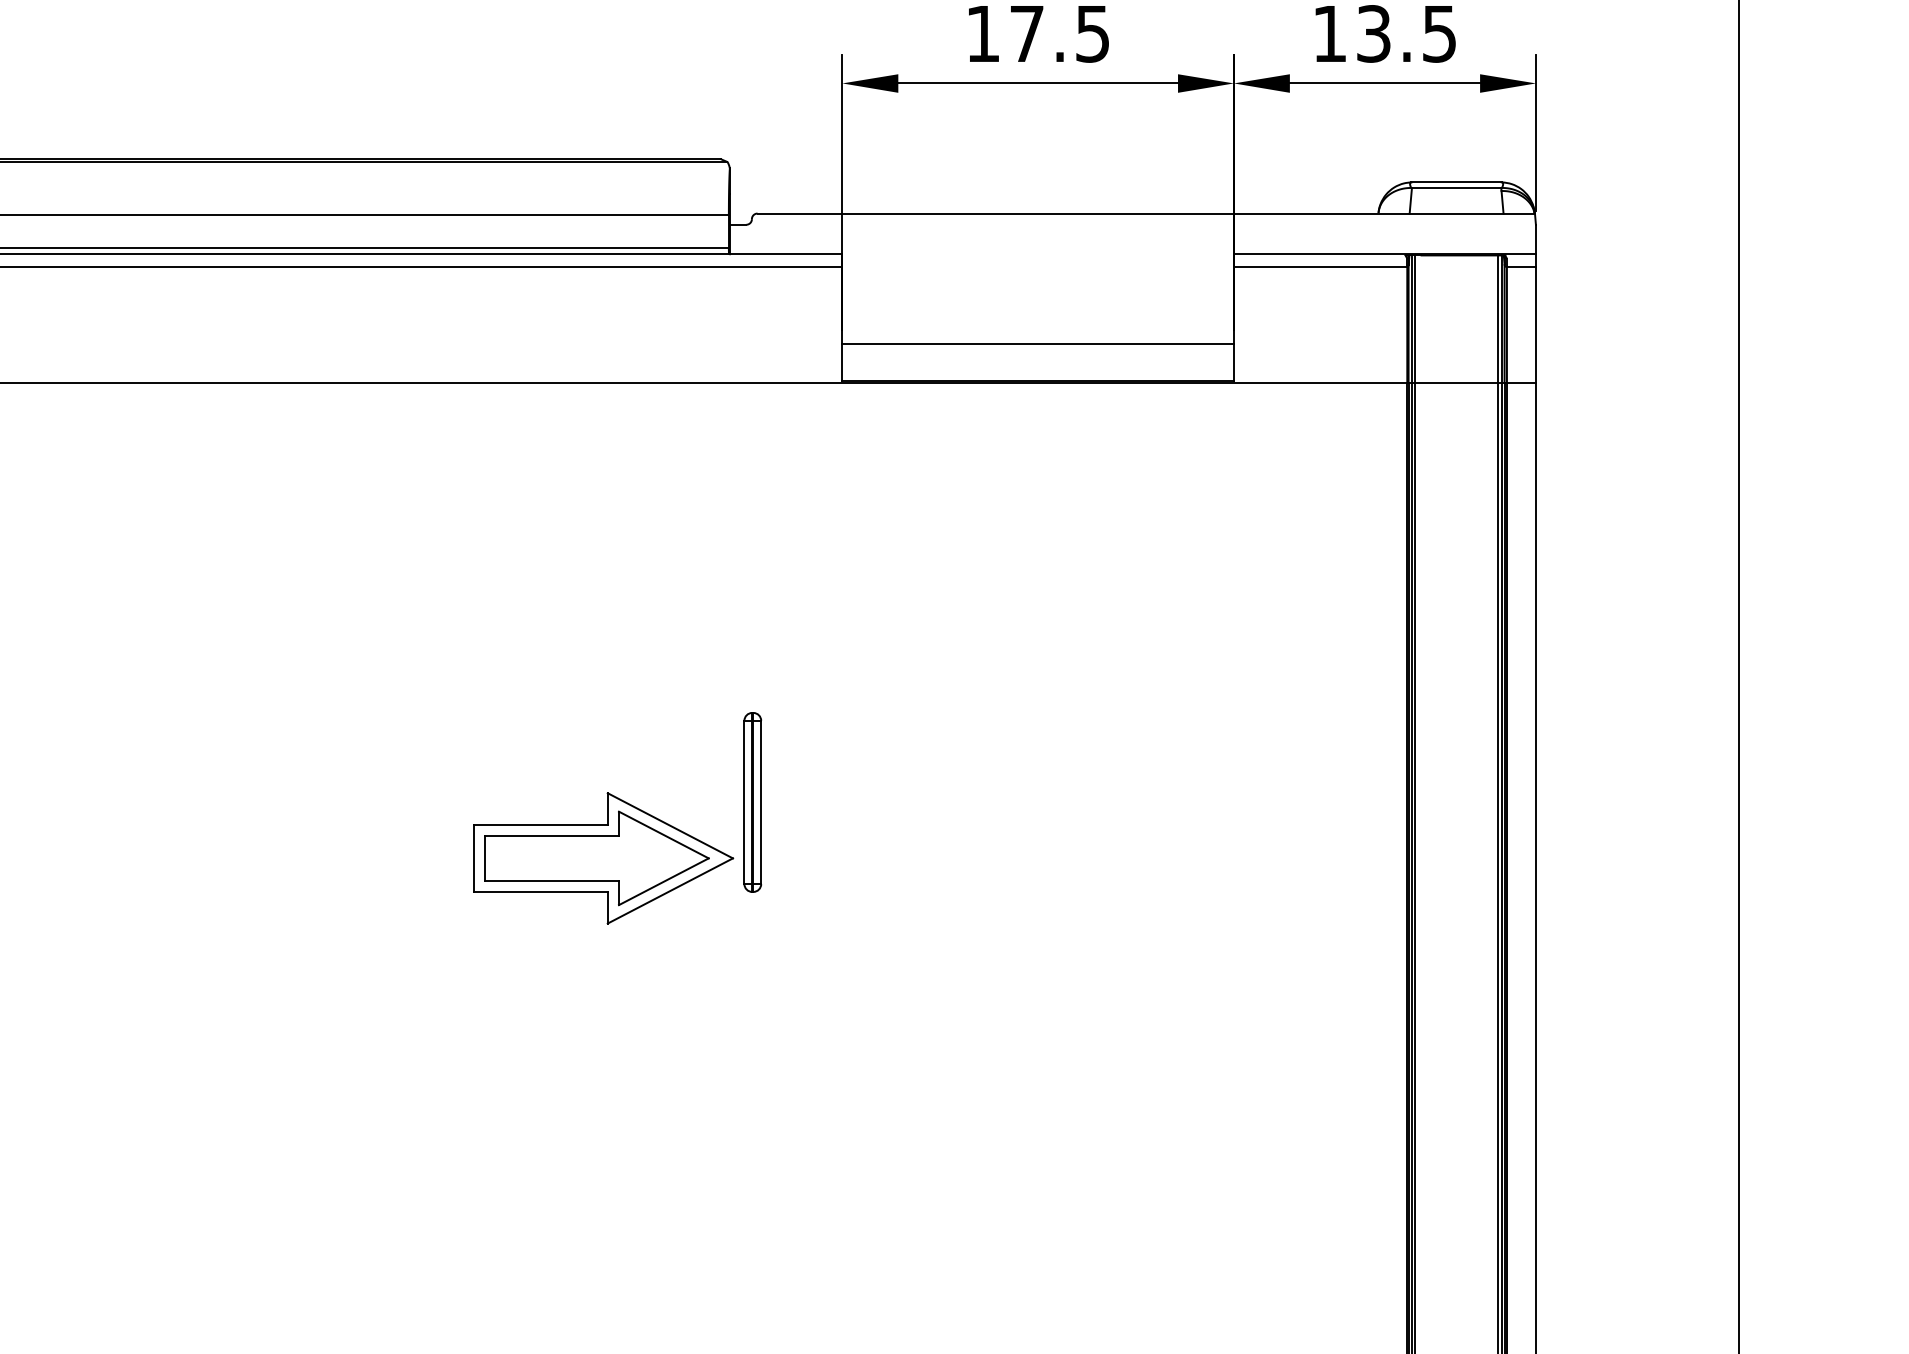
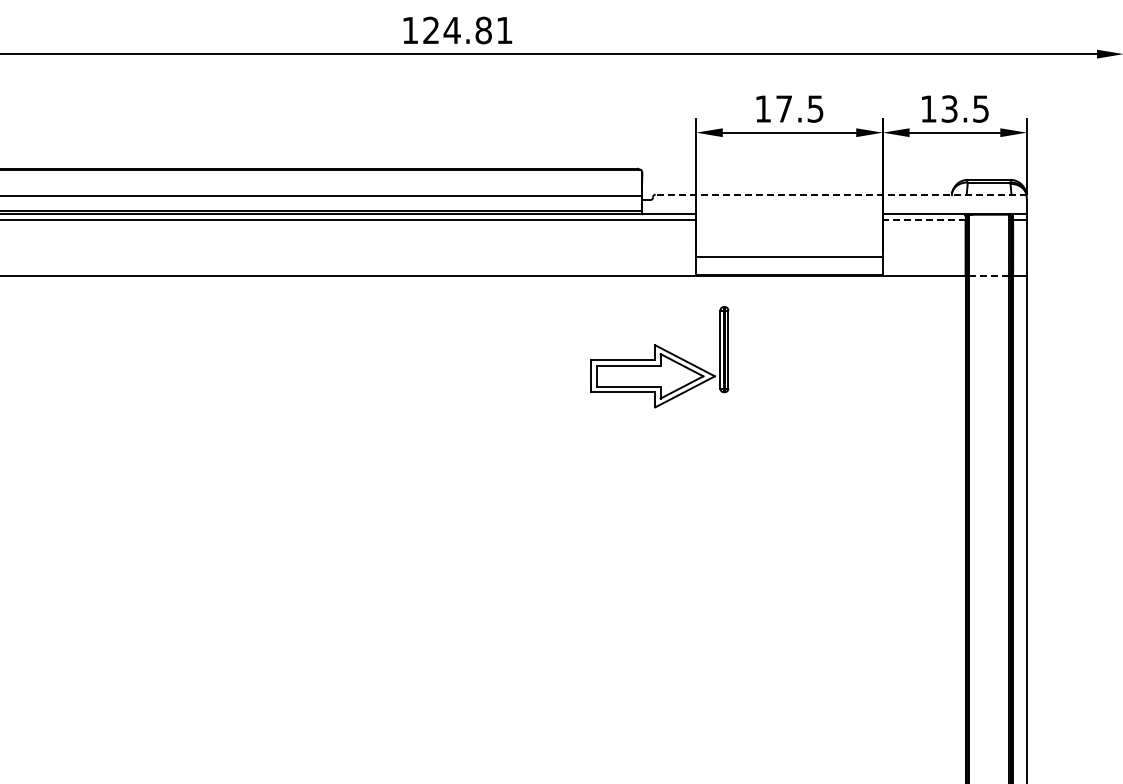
line: (1145, 213) -> (840, 194), solid -> dashed
line: (1319, 267) -> (923, 220), solid -> dashed
line: (1457, 382) -> (989, 275), solid -> dashed
part: (616, 818) -> (659, 357), moved

